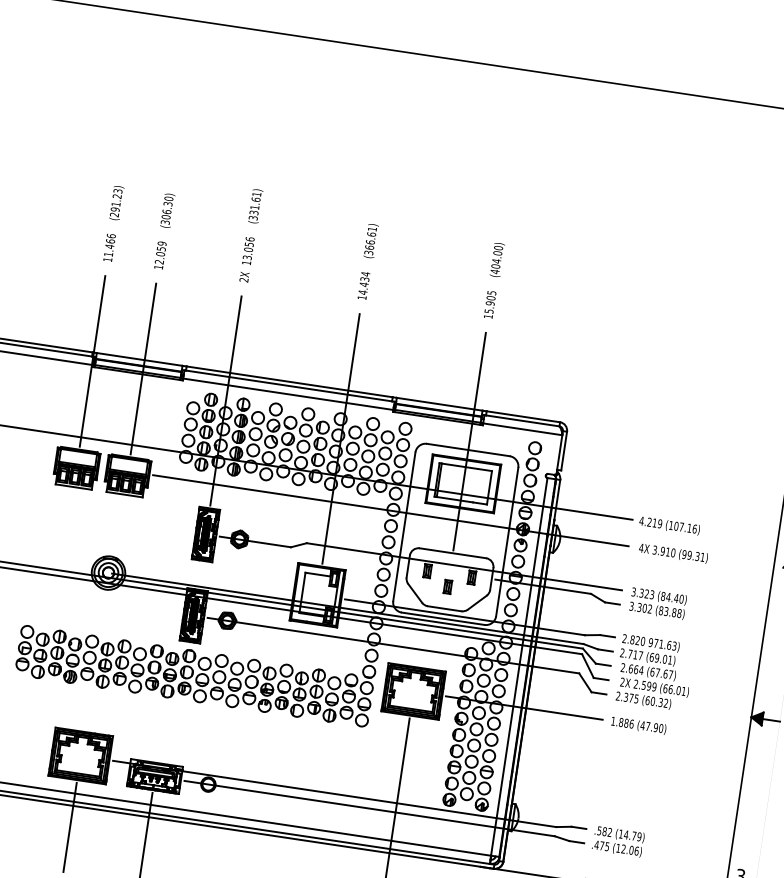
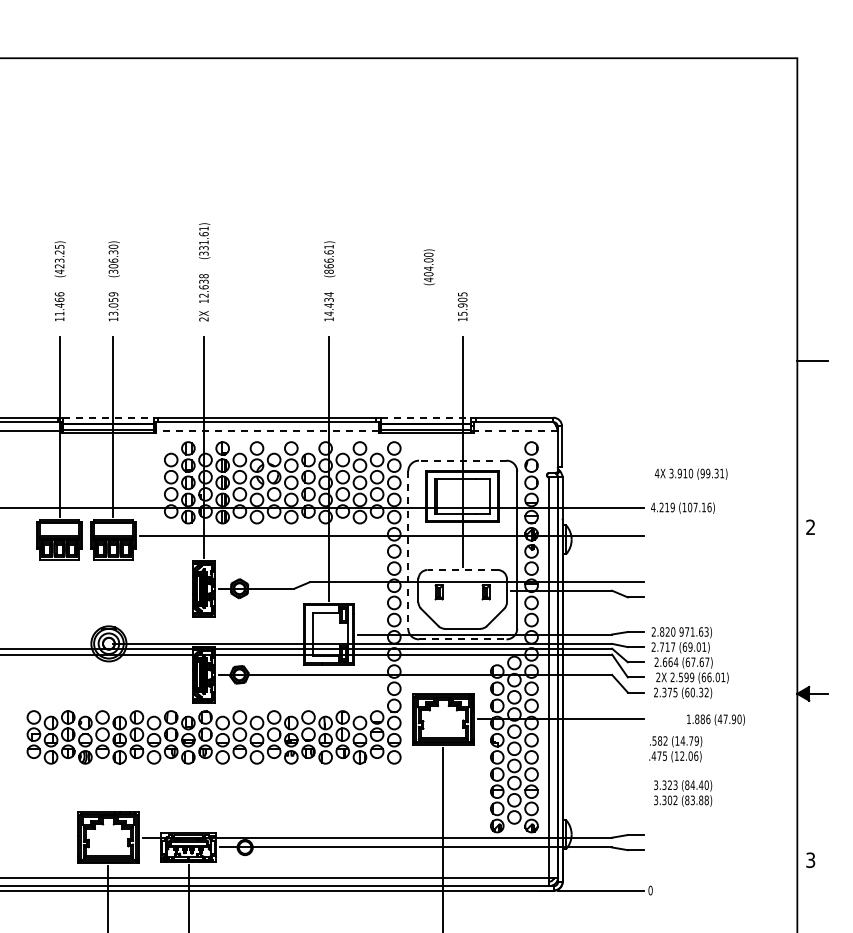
text: (116, 203) -> (59, 259), (291.23) -> (423.25)
text: (248, 248) -> (203, 285), 13.056 -> 12.638
text: (368, 252) -> (328, 271), (366.61) -> (866.61)
text: (496, 260) -> (428, 267), moved
text: (159, 261) -> (113, 313), 12.059 -> 13.059
line: (140, 359) -> (108, 417), solid -> dashed
line: (287, 393) -> (266, 430), solid -> dashed
line: (440, 404) -> (426, 417), solid -> dashed
line: (522, 428) -> (515, 430), solid -> dashed
line: (468, 449) -> (462, 460), solid -> dashed
line: (404, 527) -> (408, 550), solid -> dashed
text: (672, 552) -> (690, 473), moved
line: (452, 553) -> (462, 570), solid -> dashed
part: (447, 586) -> (462, 605), removed
text: (658, 603) -> (683, 793), moved
line: (442, 618) -> (462, 639), solid -> dashed
text: (638, 725) -> (715, 719), moved
text: (618, 841) -> (675, 749), moved

